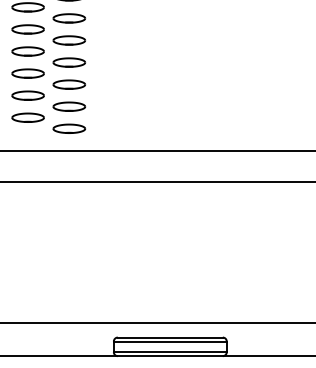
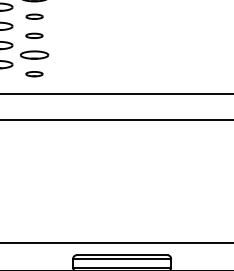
part: (69, 62) -> (34, 16), size x0.6
part: (68, 84) -> (33, 35), size x0.6
part: (68, 128) -> (33, 73), size x0.6

